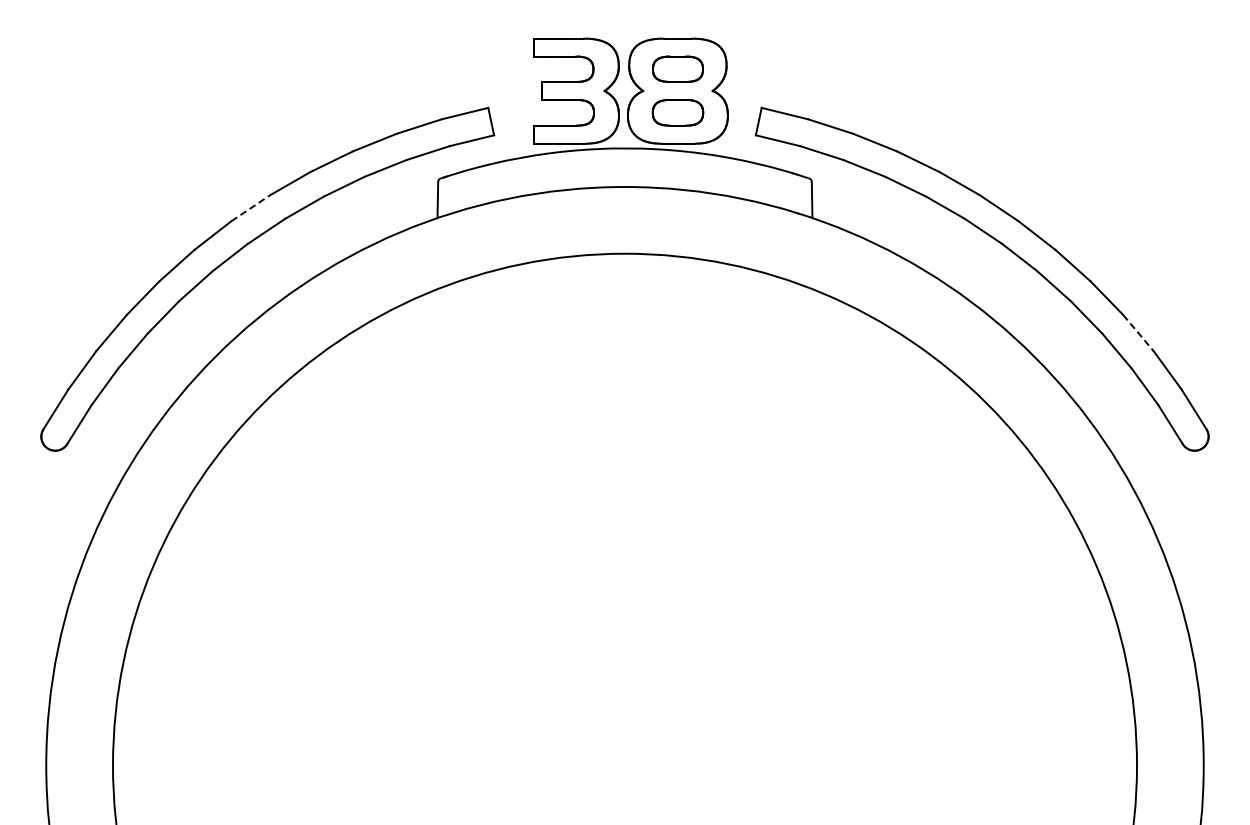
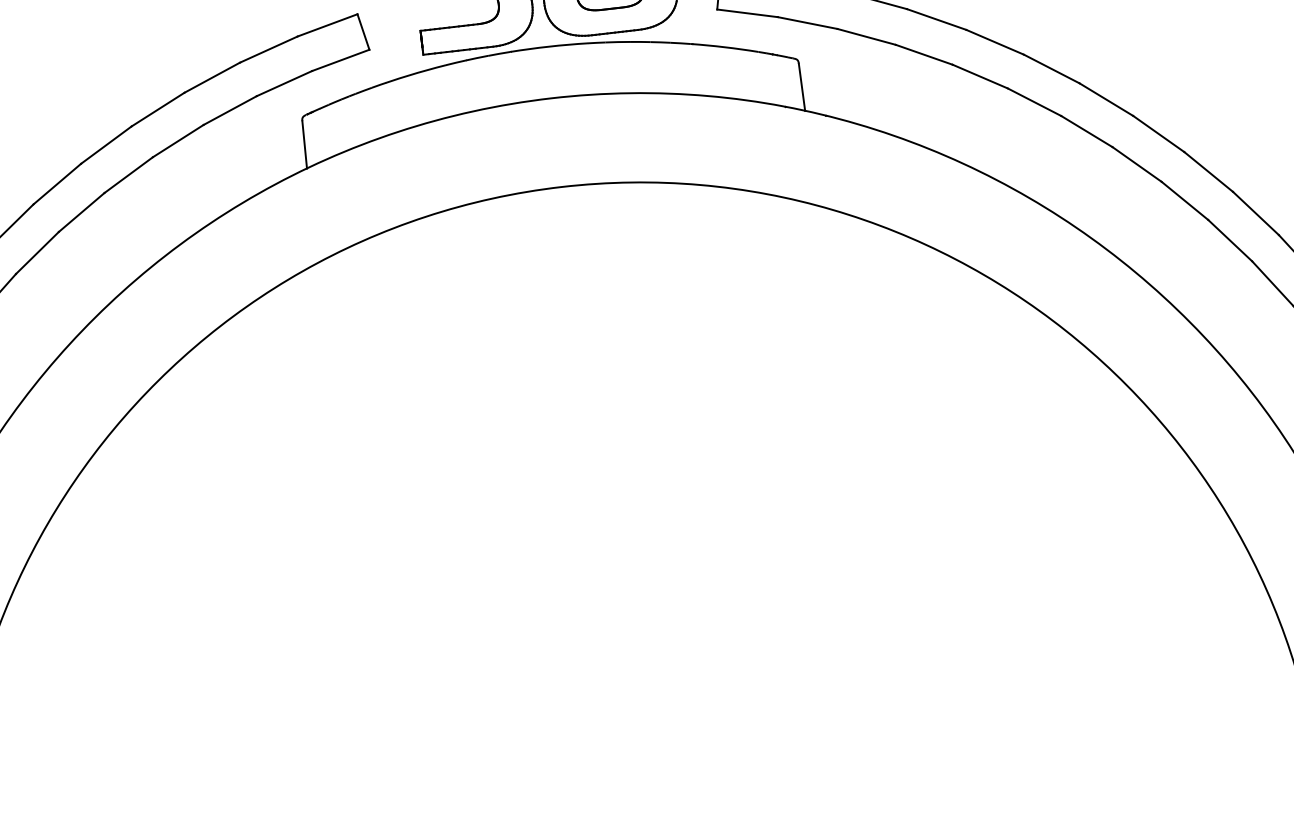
line: (251, 207) -> (58, 183), dashed -> solid
line: (1138, 333) -> (1256, 214), dashed -> solid

